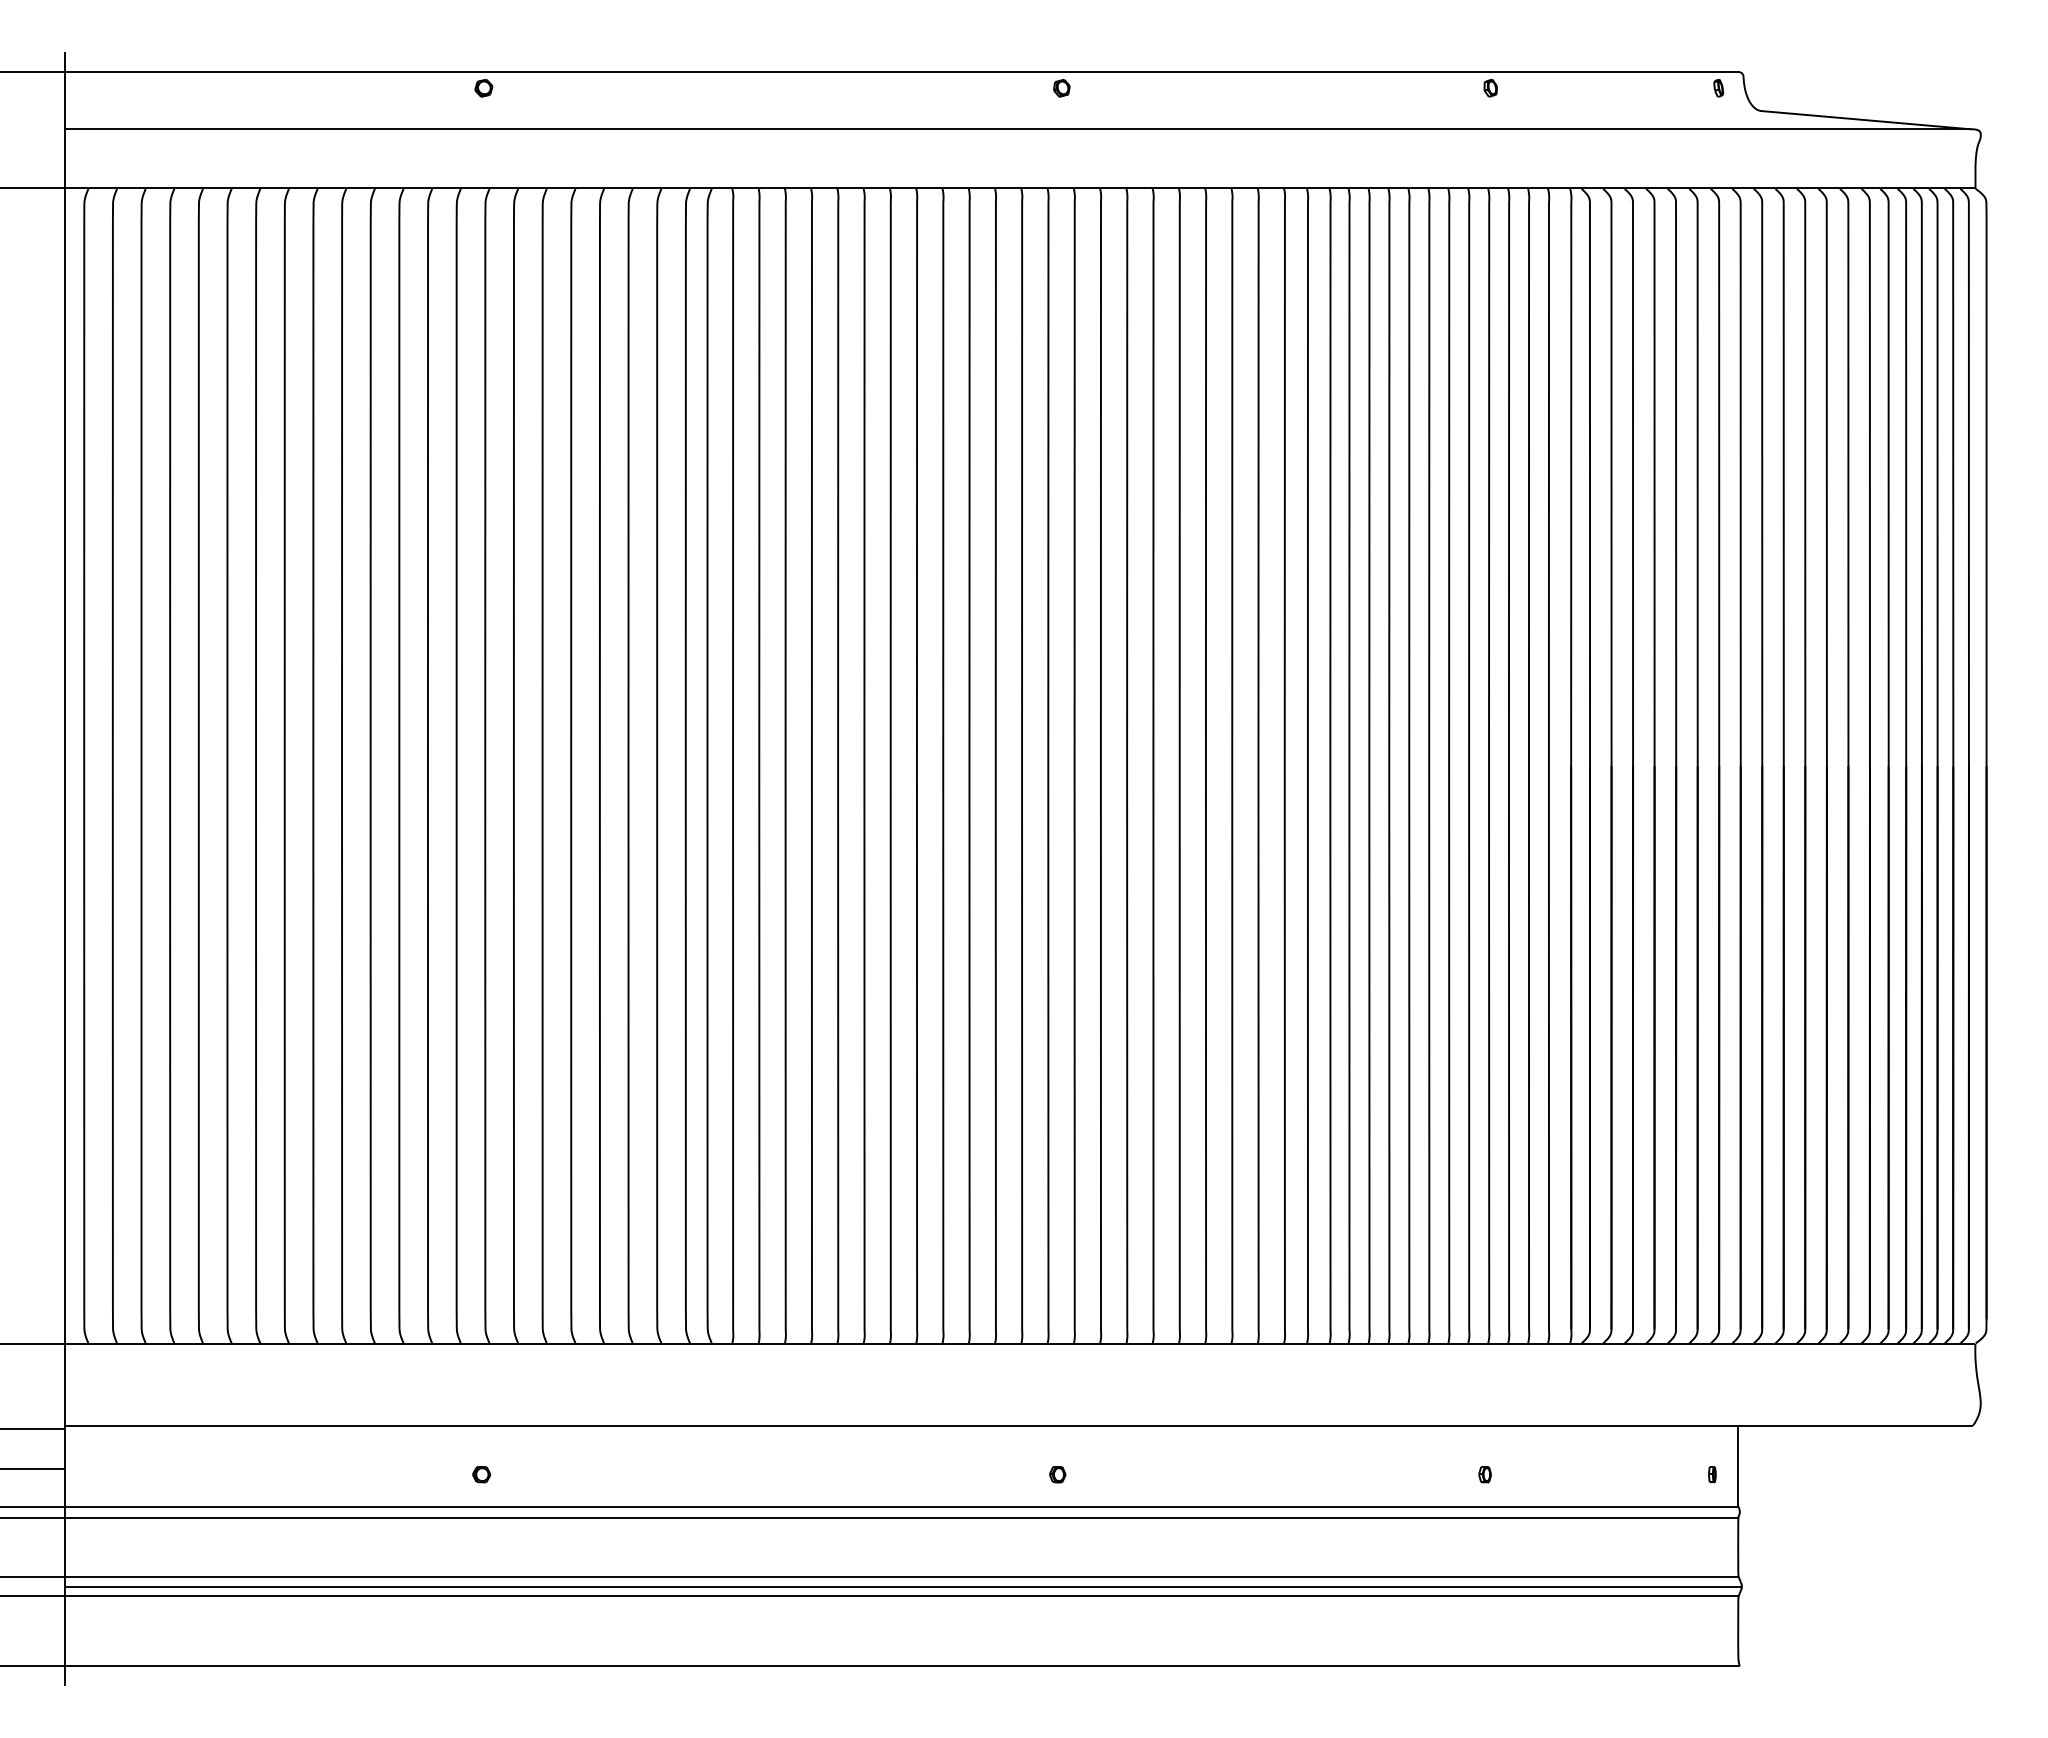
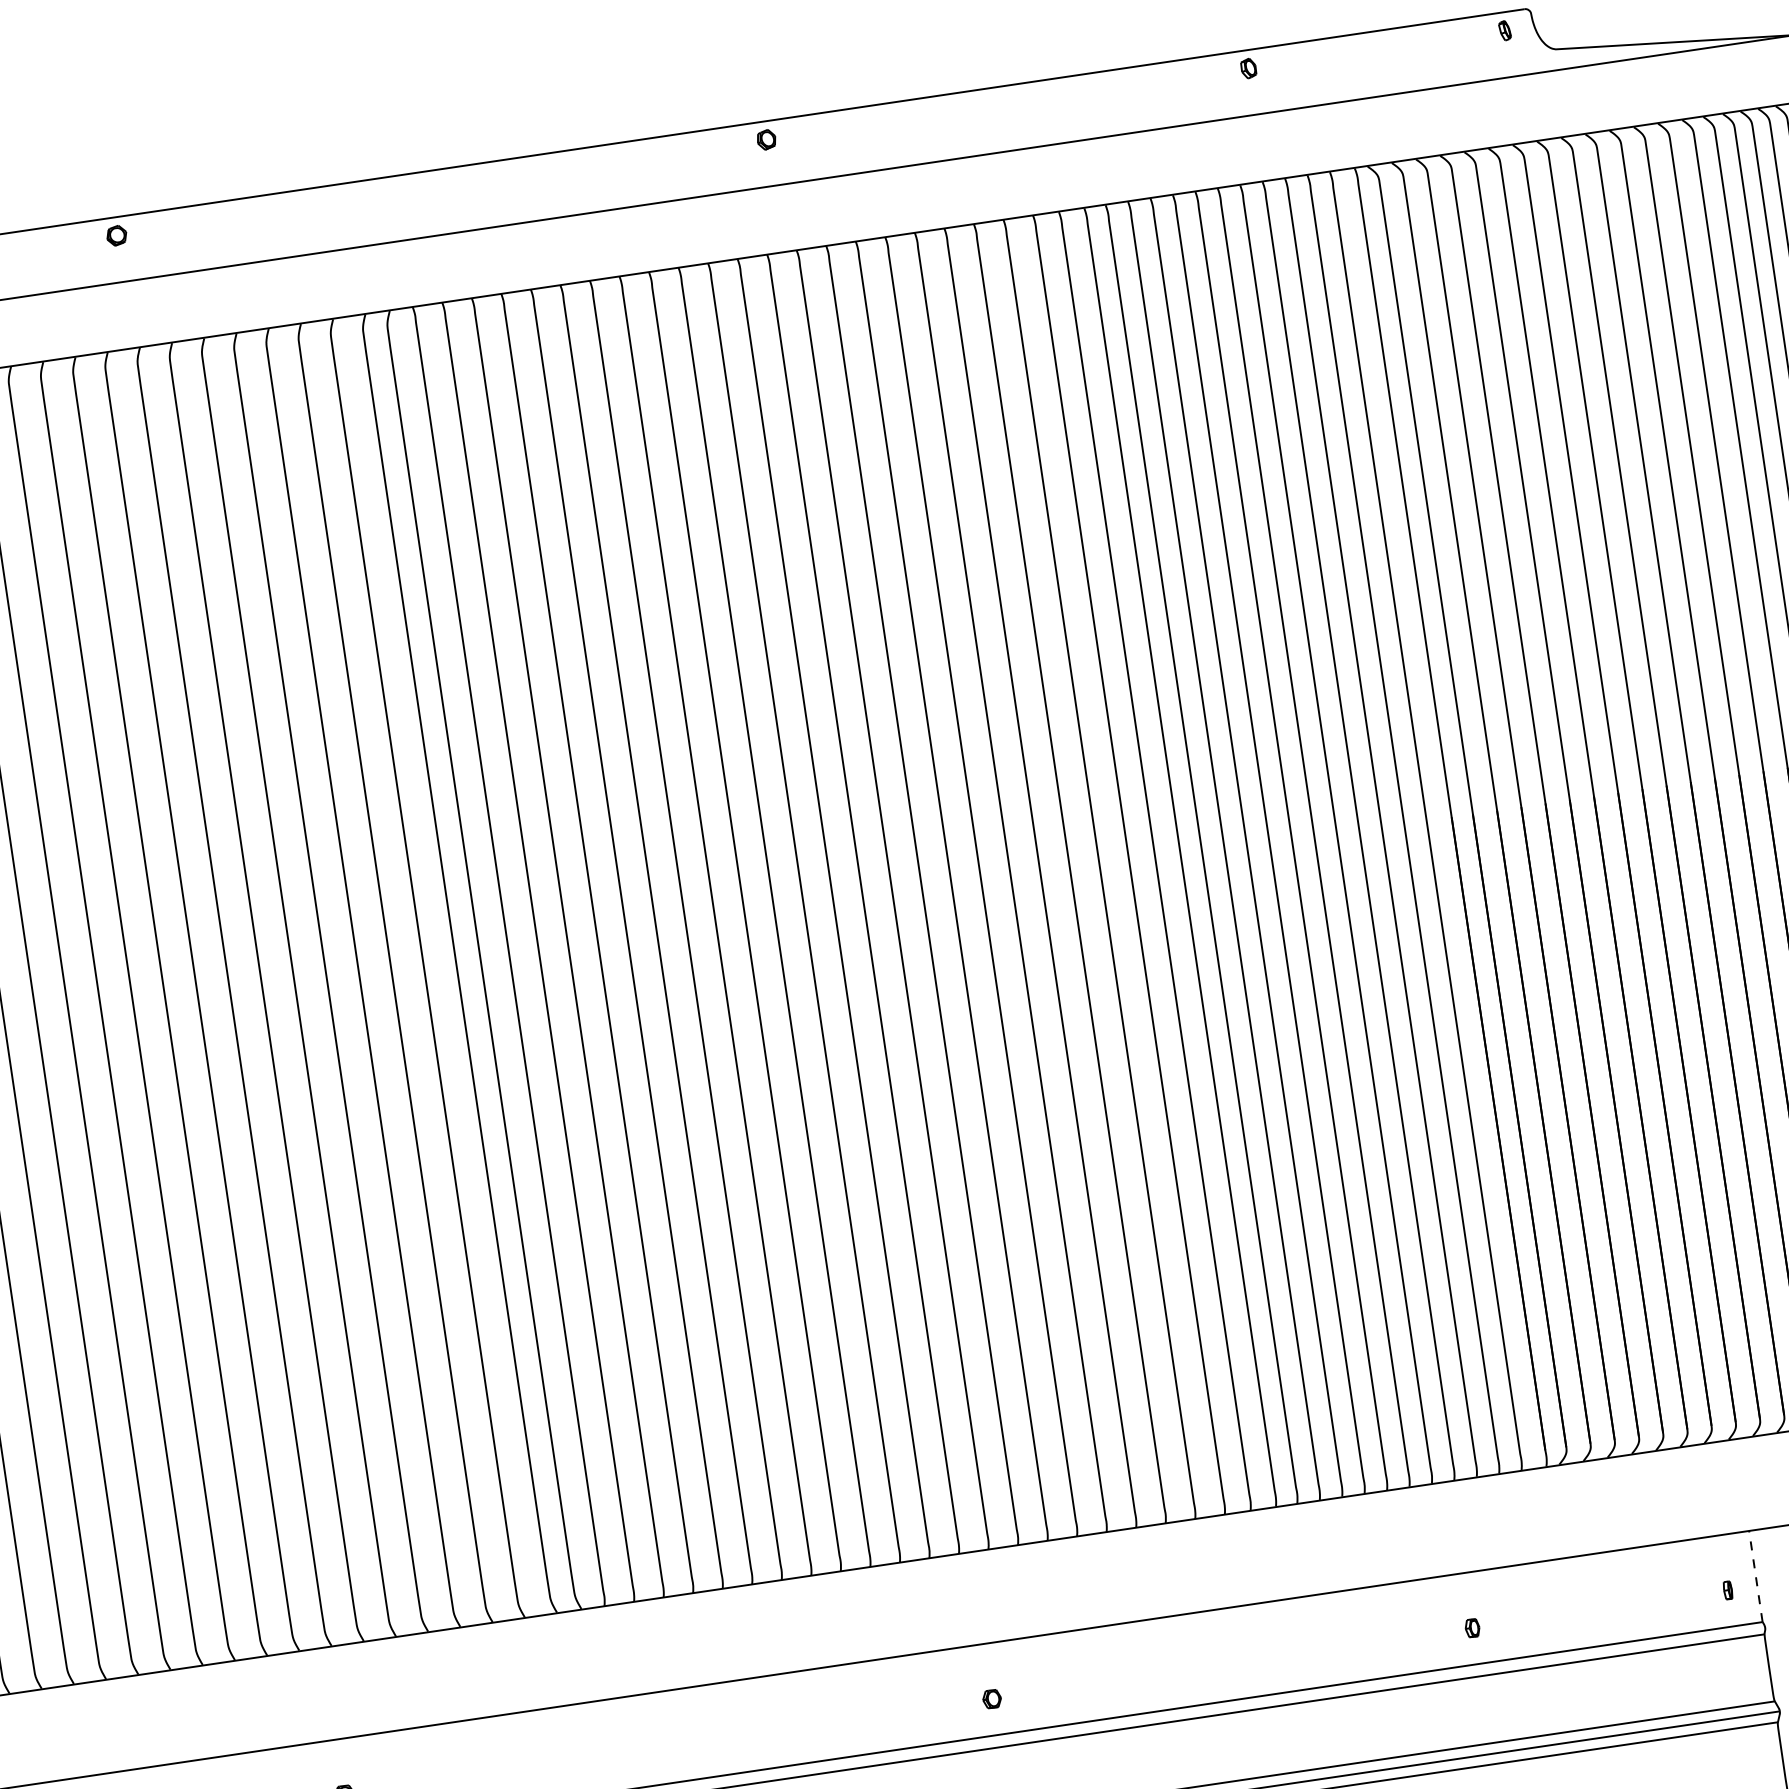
line: (1738, 1466) -> (1756, 1576), solid -> dashed

